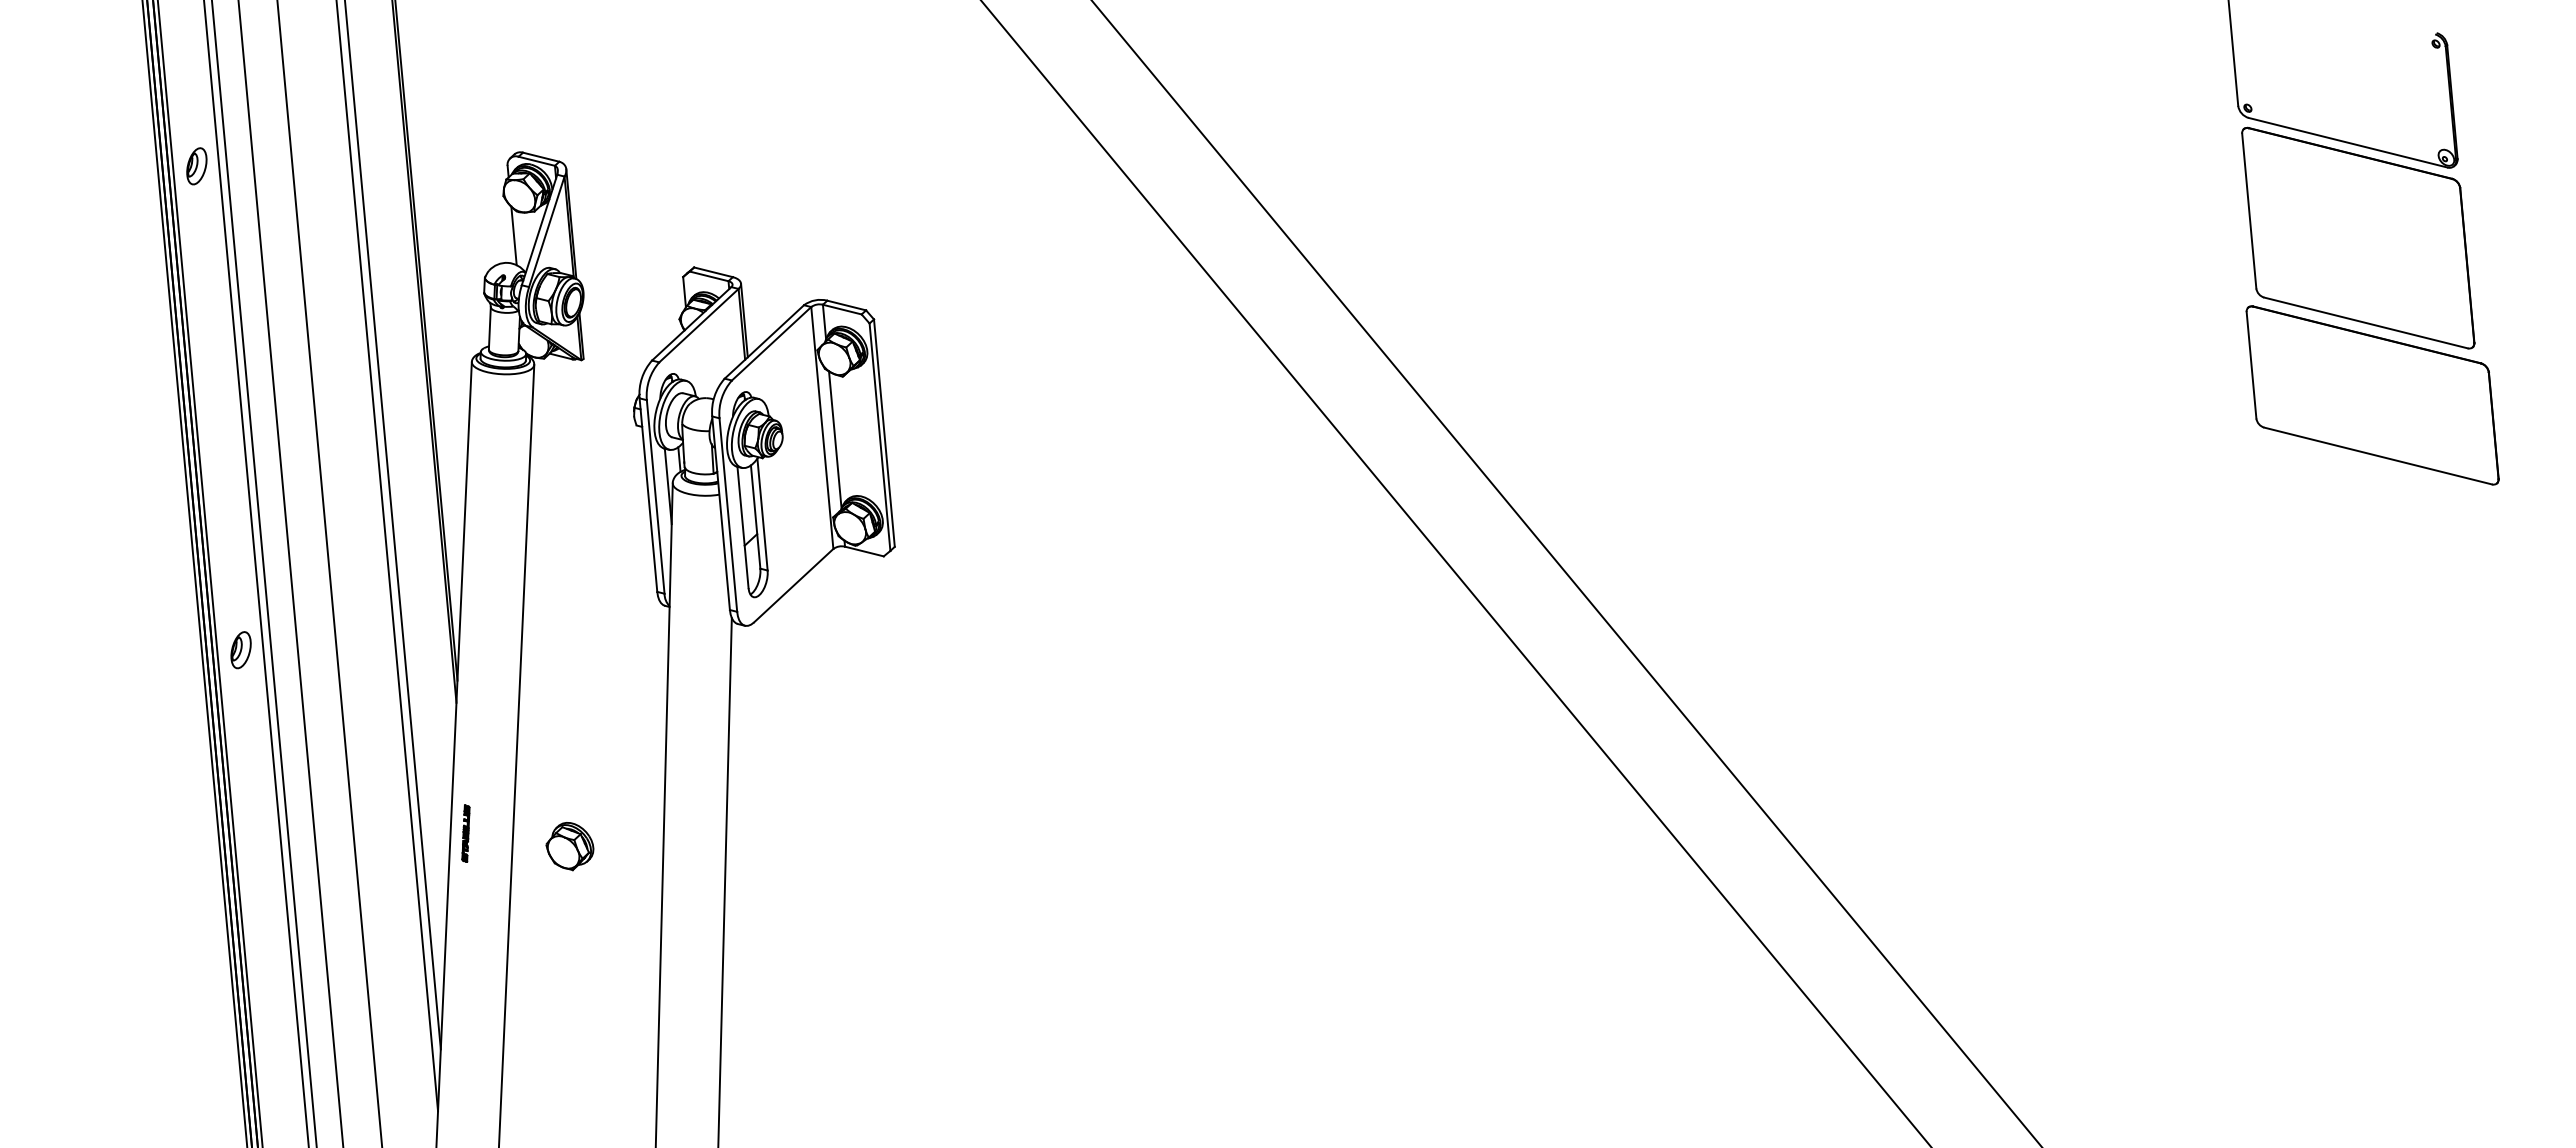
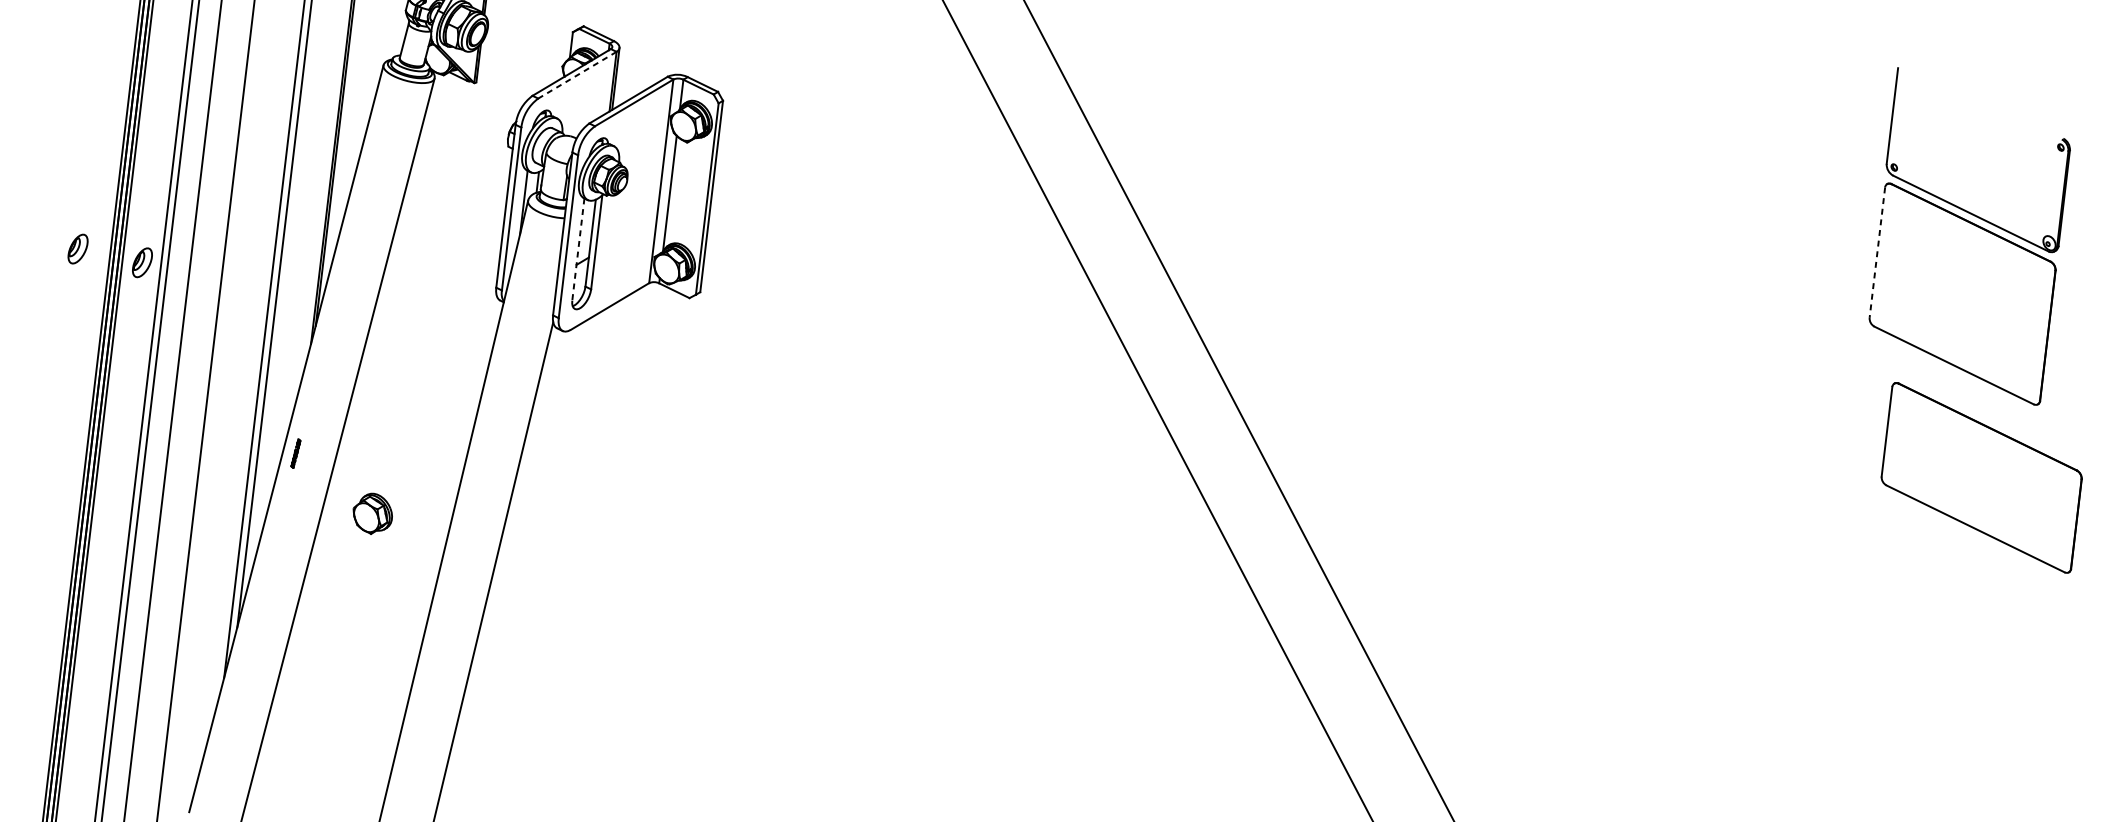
line: (2249, 211) -> (1877, 253), solid -> dashed
line: (698, 325) -> (577, 75), solid -> dashed
part: (2372, 395) -> (1981, 477), moved
line: (743, 527) -> (578, 249), solid -> dashed
part: (162, 650) -> (77, 249), added
part: (465, 833) -> (295, 453), size x0.6
part: (569, 846) -> (372, 513), moved

